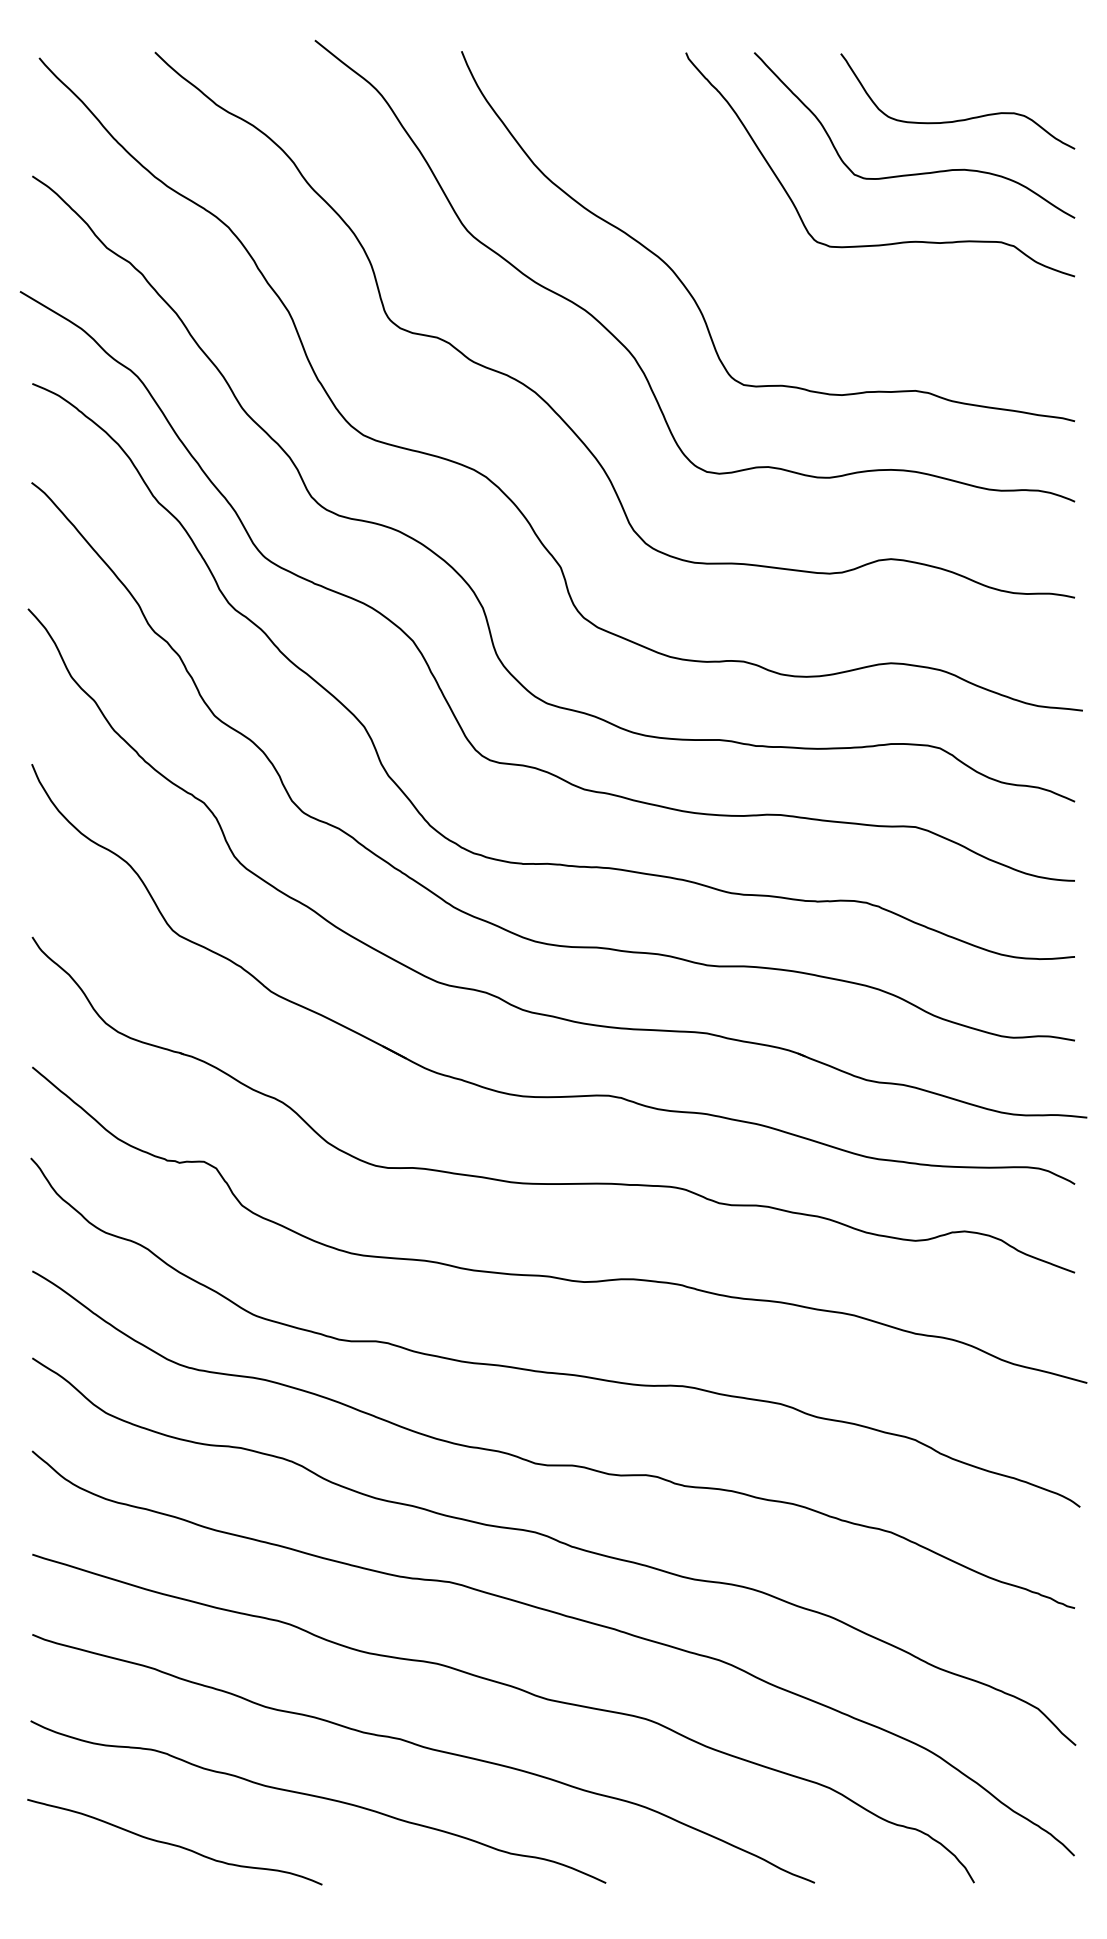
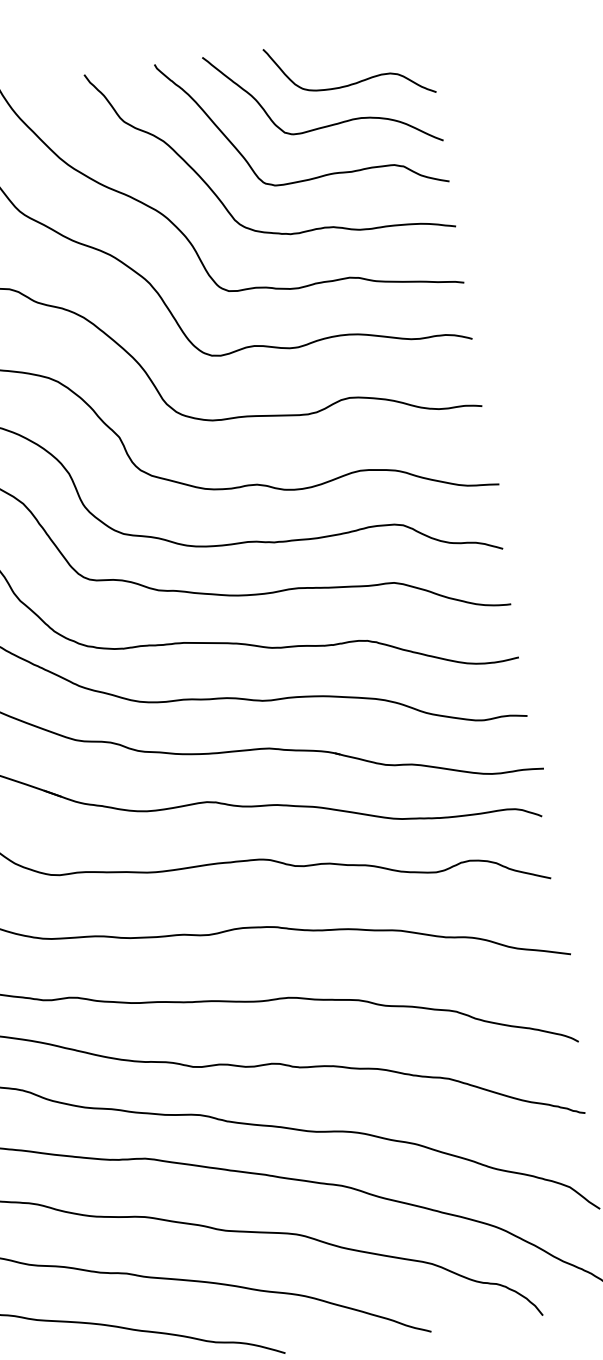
curve: (747, 249) -> (217, 195), added

